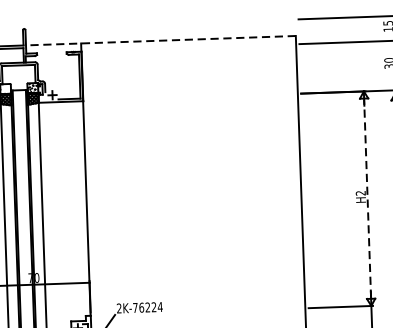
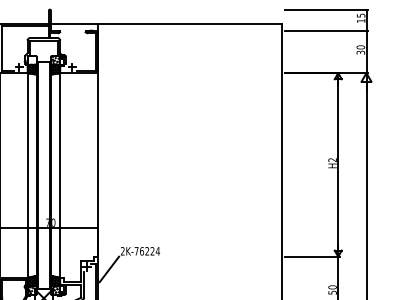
line: (159, 40) -> (165, 23), dashed -> solid
line: (367, 198) -> (338, 164), dashed -> solid

